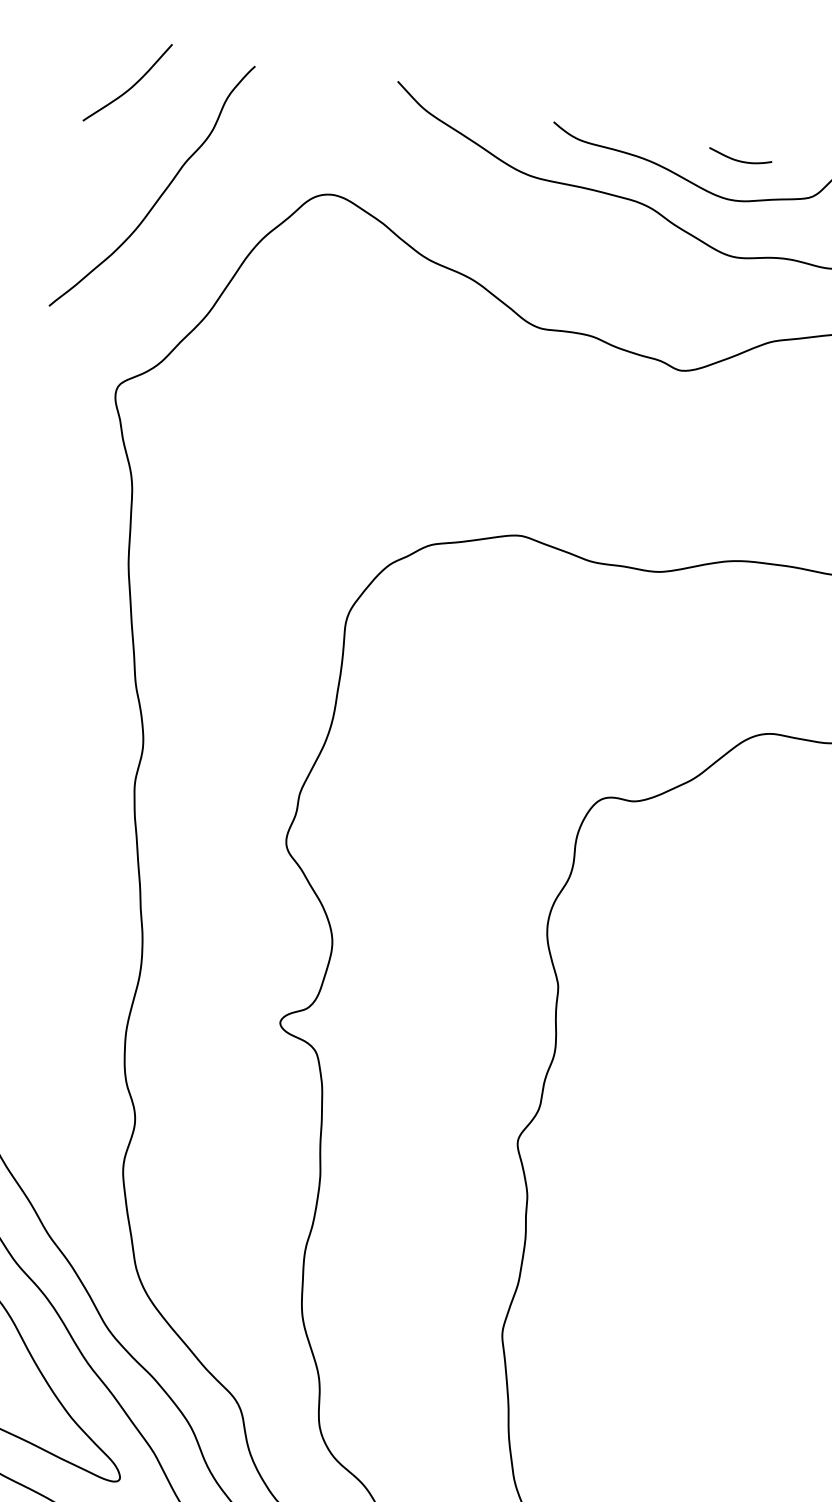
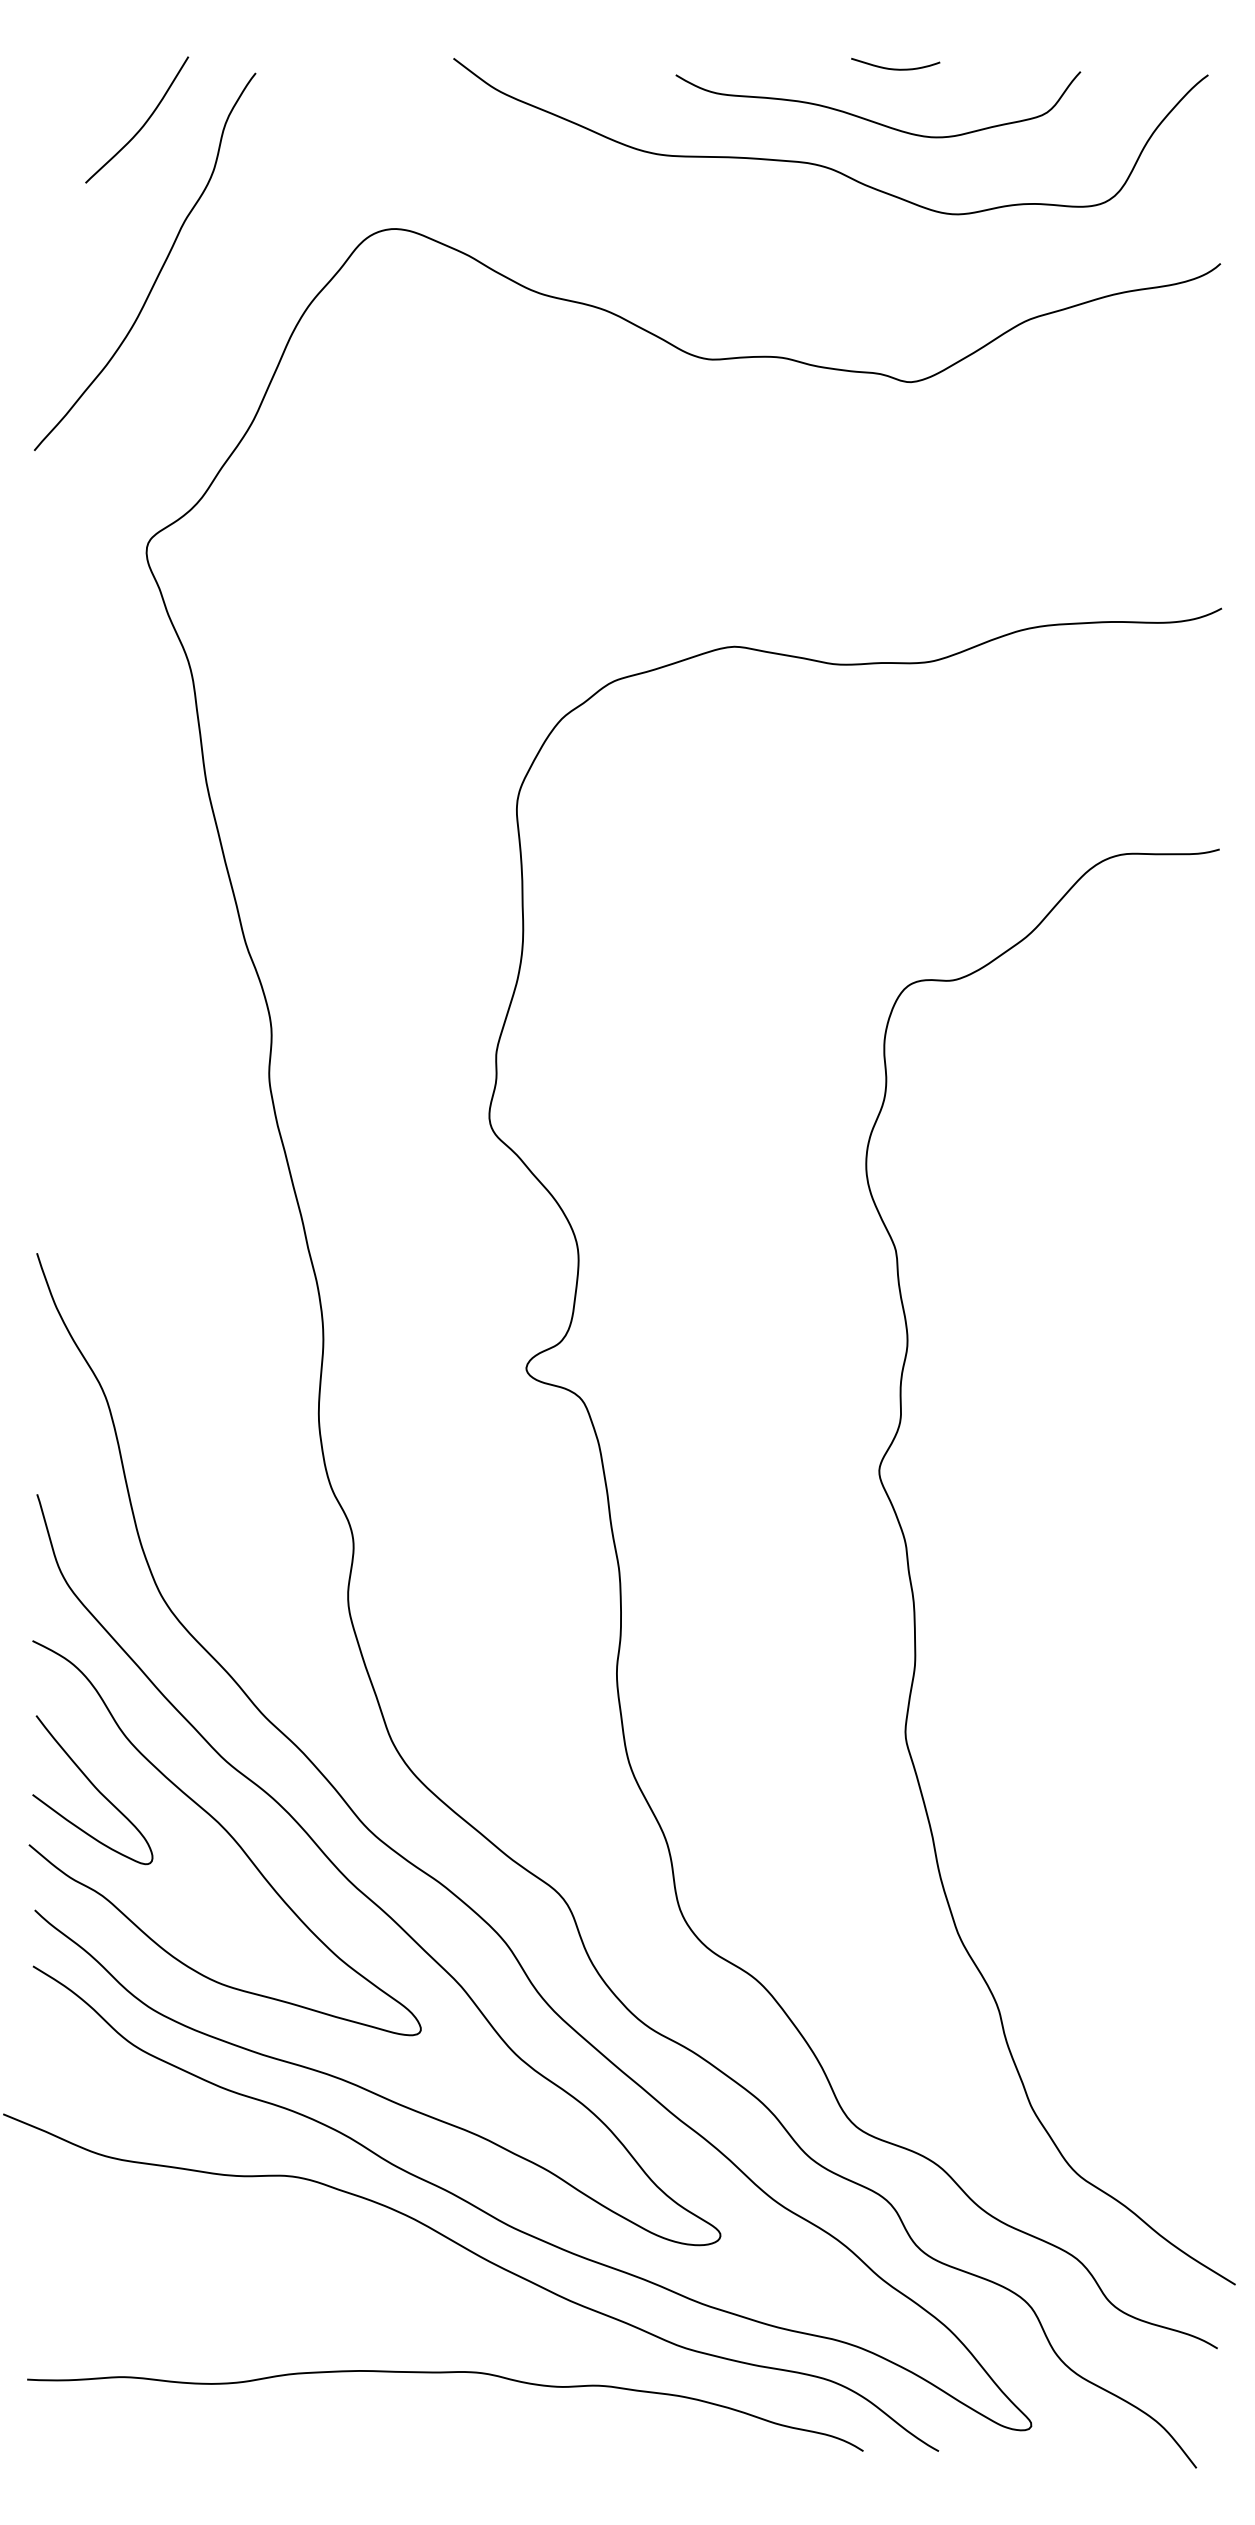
curve: (132, 85) -> (144, 122), moved
curve: (739, 160) -> (895, 68), moved

